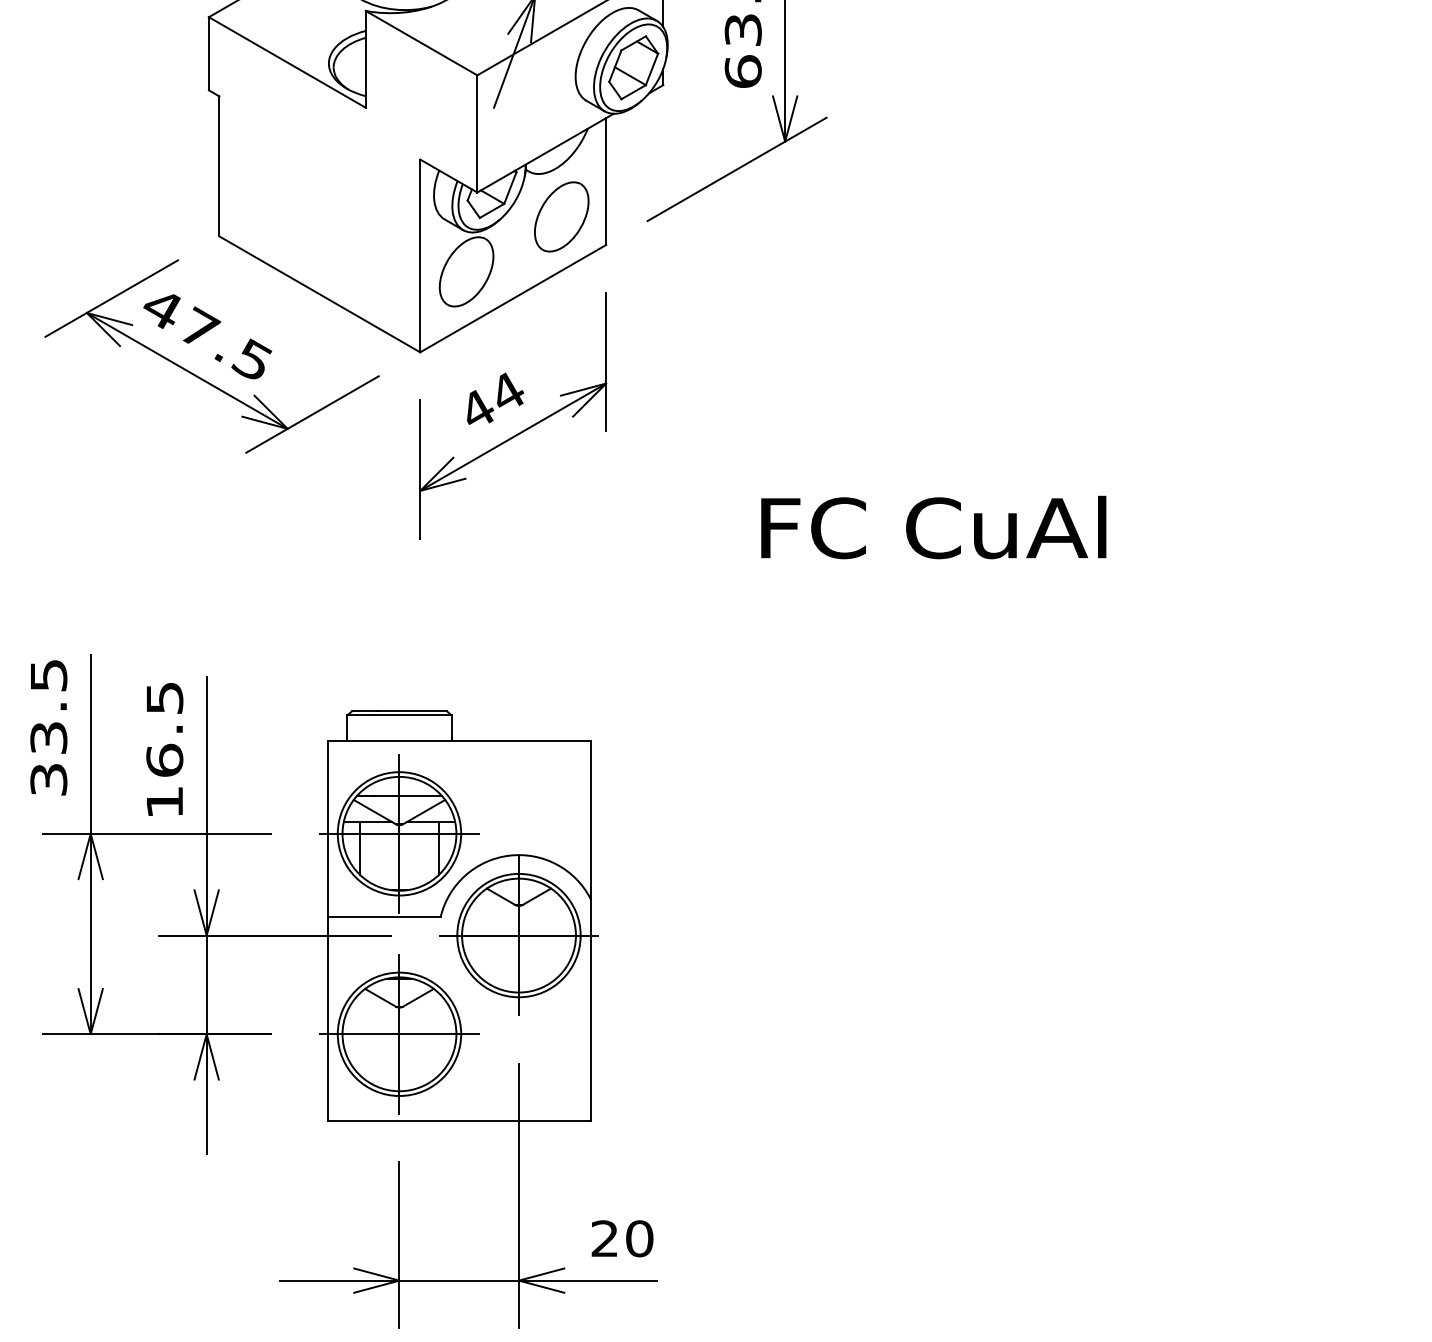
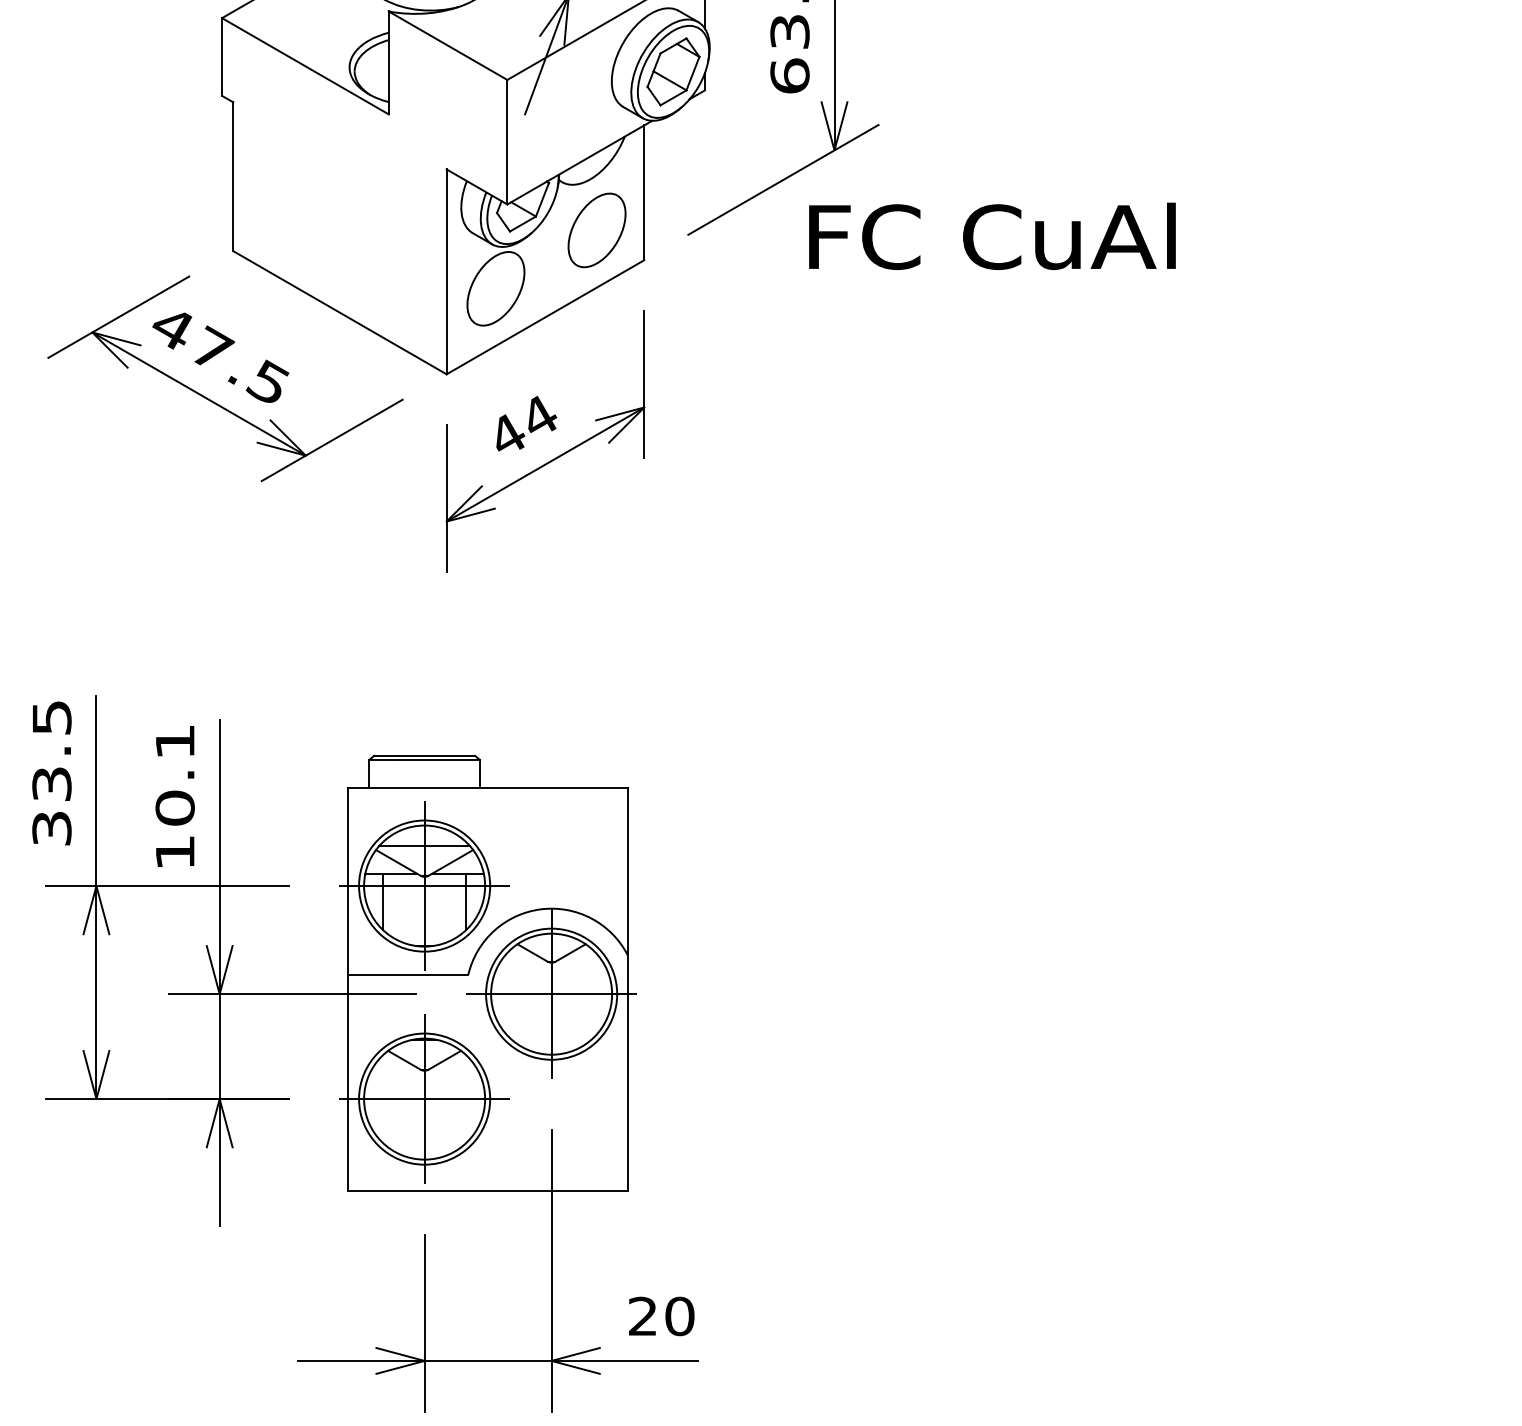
text: (933, 527) -> (992, 236), moved
text: (164, 729) -> (174, 775), 16.5 -> 10.1

